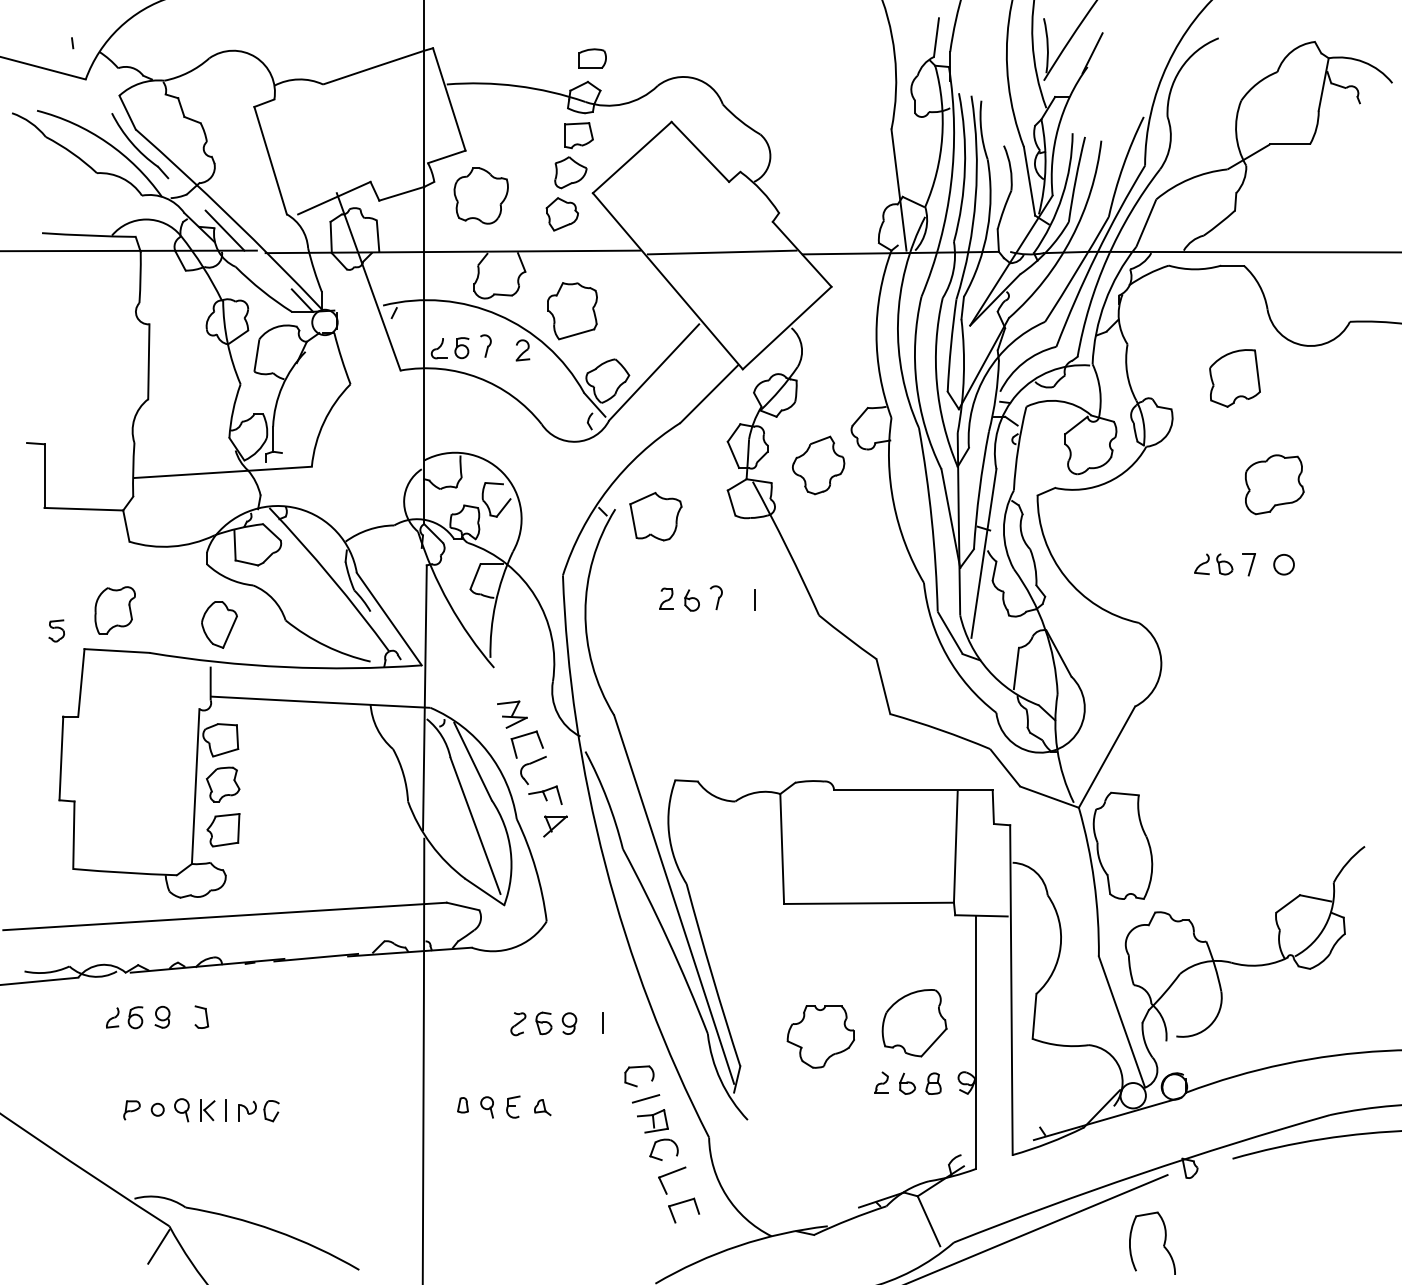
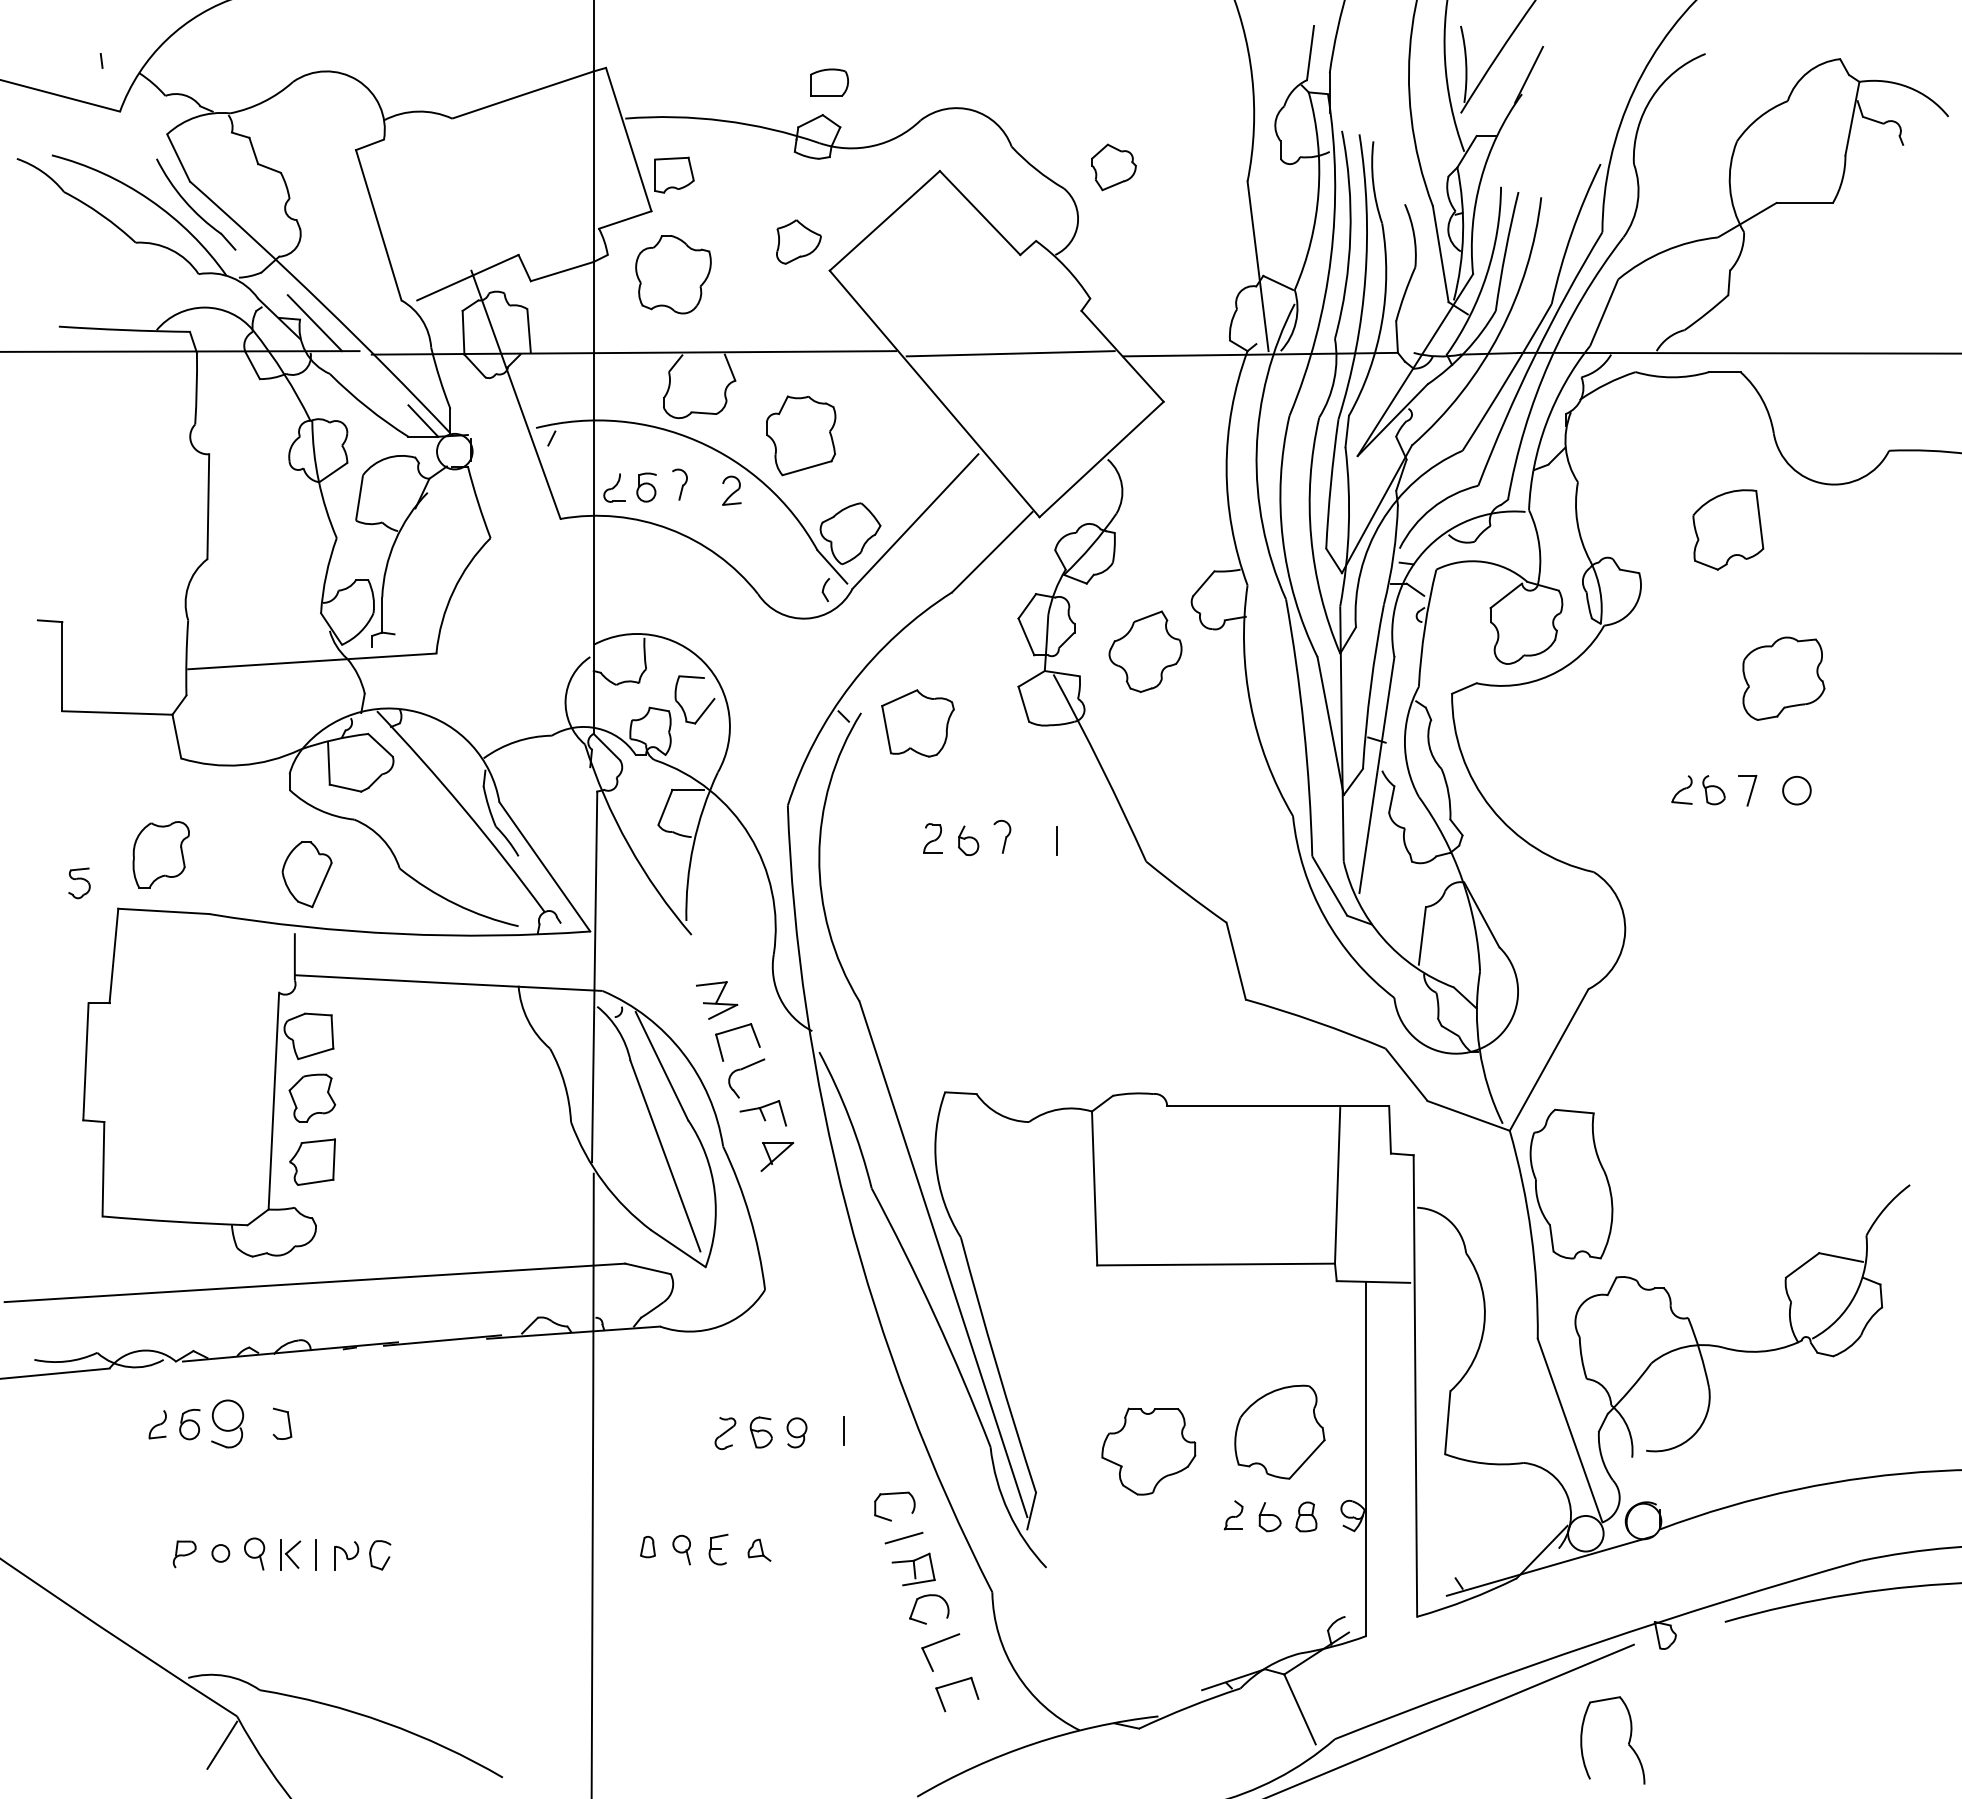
part: (579, 135) -> (674, 174), moved
part: (562, 214) -> (1113, 167), moved
part: (162, 1016) -> (227, 1423), size x1.6

